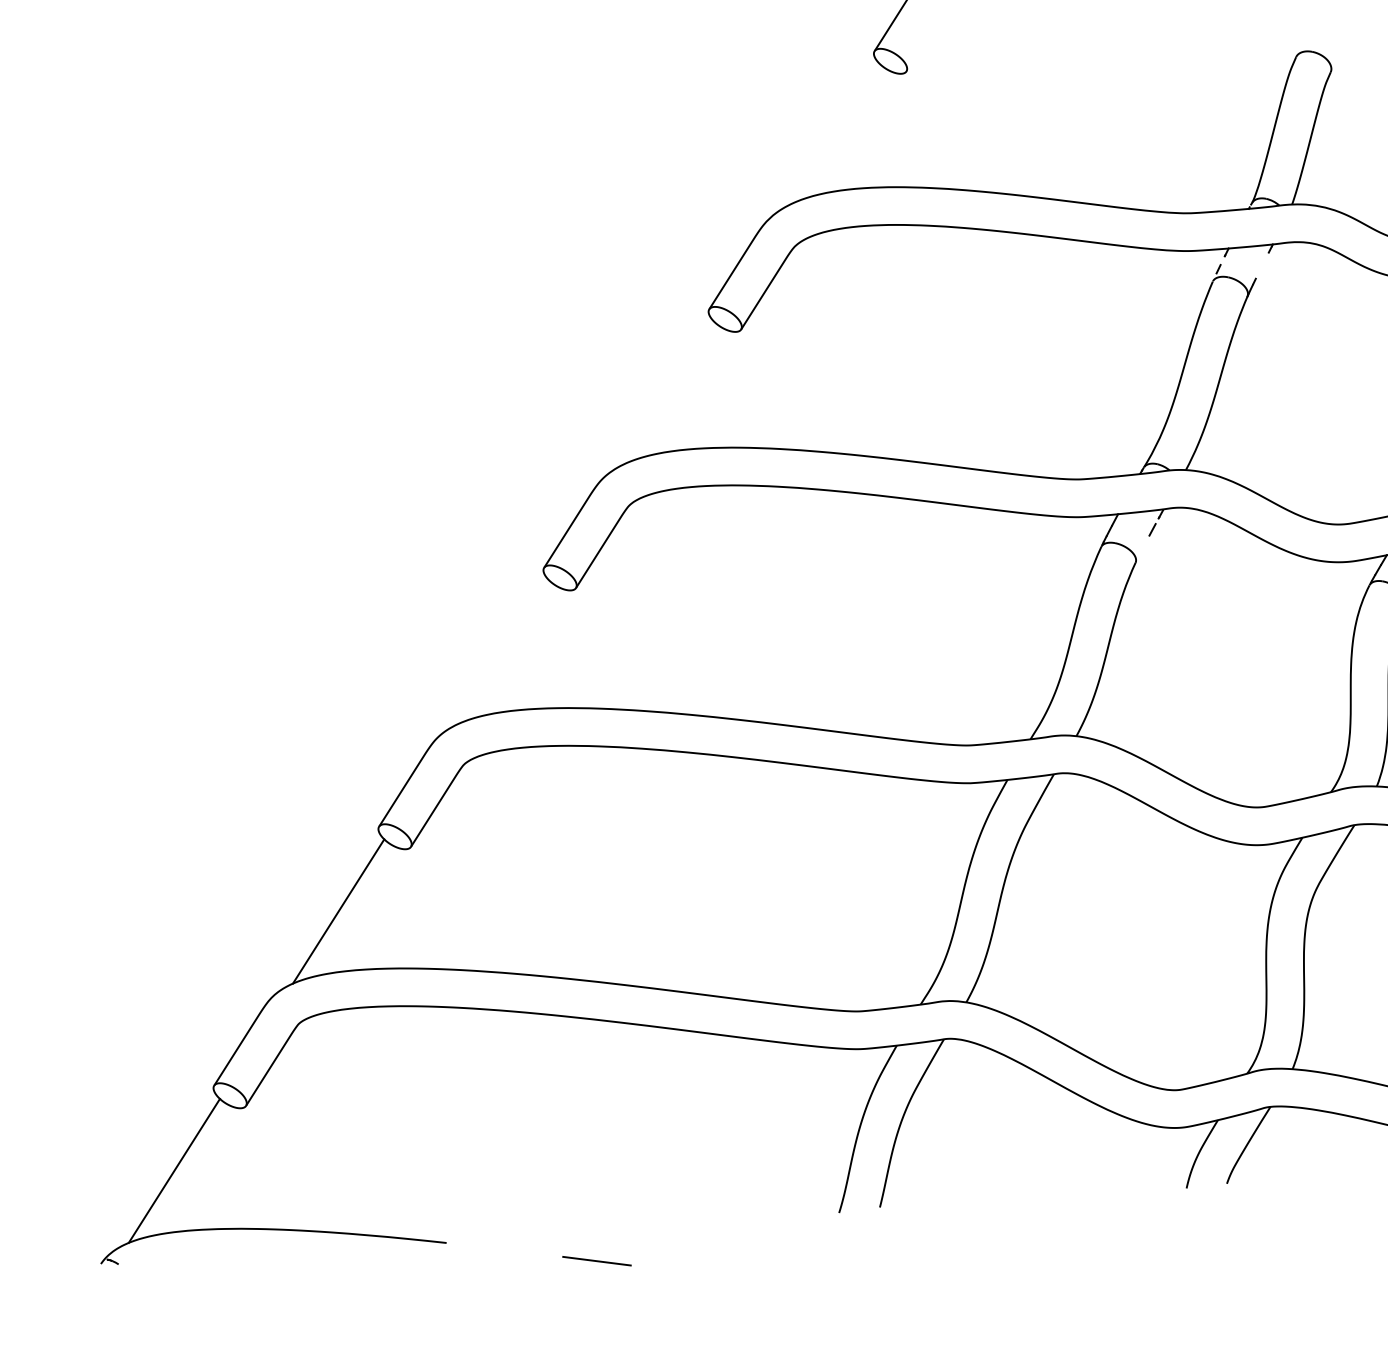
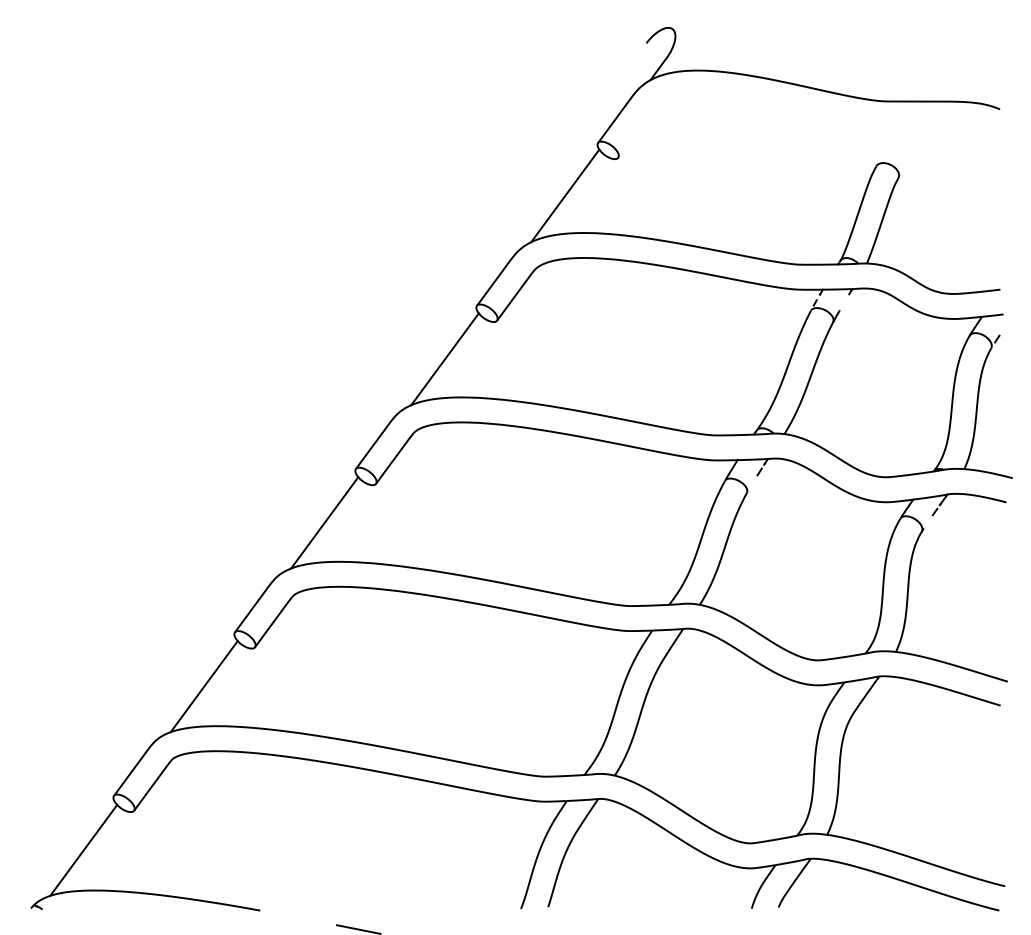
line: (831, 133) -> (565, 195), added
line: (666, 393) -> (444, 359), added
line: (502, 651) -> (324, 522), added

